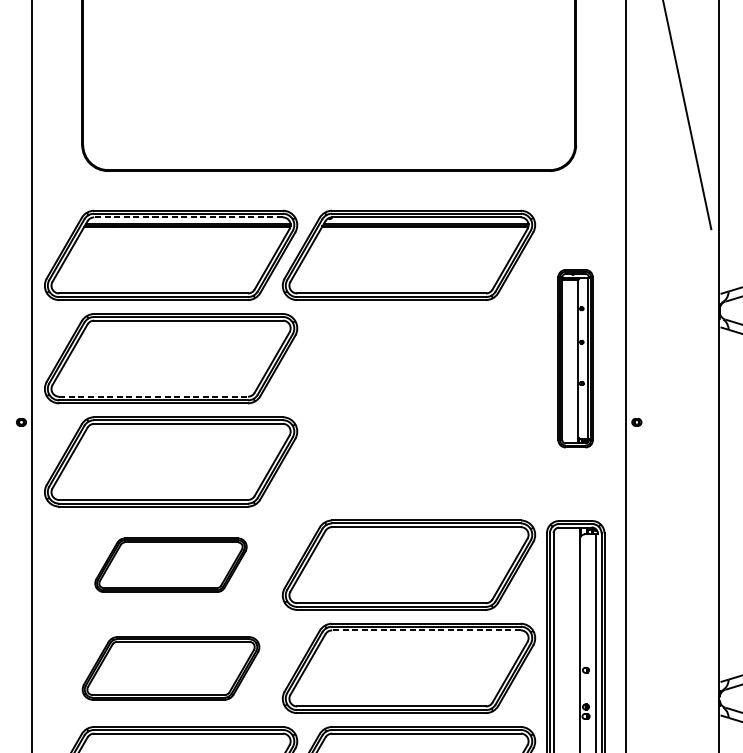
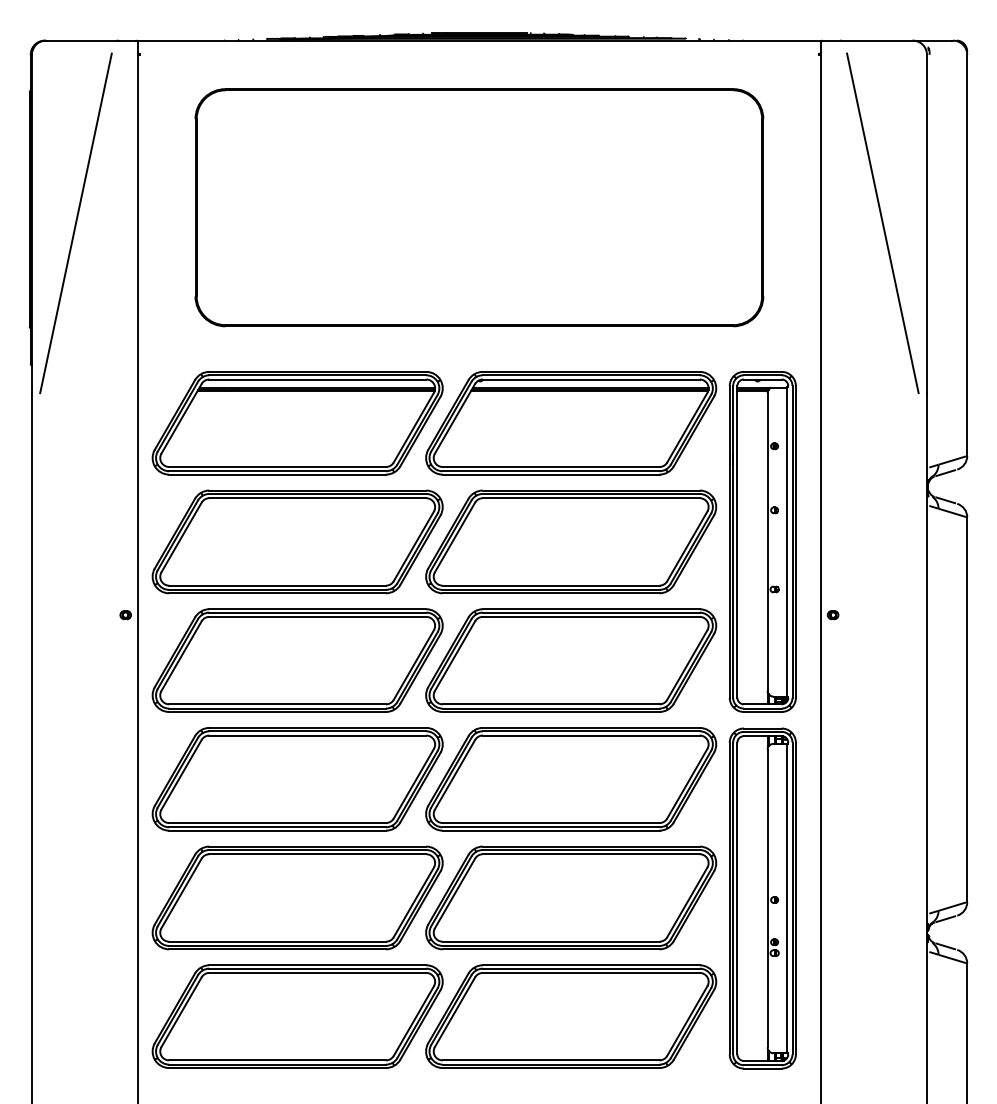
line: (188, 217) -> (317, 379), dashed -> solid
part: (409, 358) -> (571, 541), added
part: (575, 358) -> (762, 541), size x1.67
line: (154, 396) -> (278, 585), dashed -> solid
part: (409, 461) -> (571, 660), added
part: (170, 565) -> (297, 779), size x1.67
line: (425, 630) -> (590, 854), dashed -> solid
part: (170, 668) -> (297, 897), size x1.43

